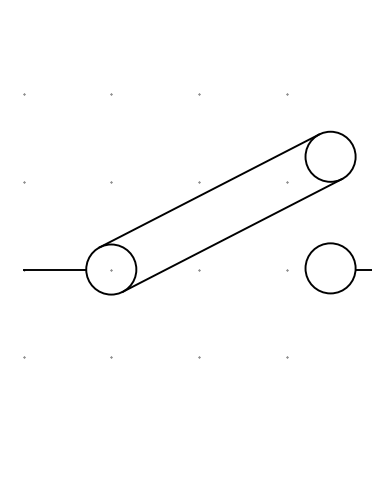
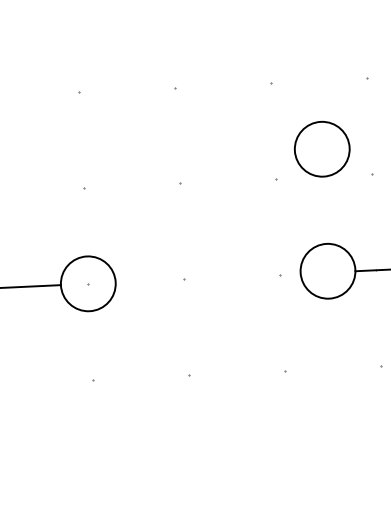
line: (209, 190) -> (191, 192), removed
line: (231, 235) -> (218, 240), removed

